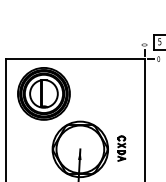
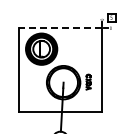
line: (75, 59) -> (60, 28), solid -> dashed

